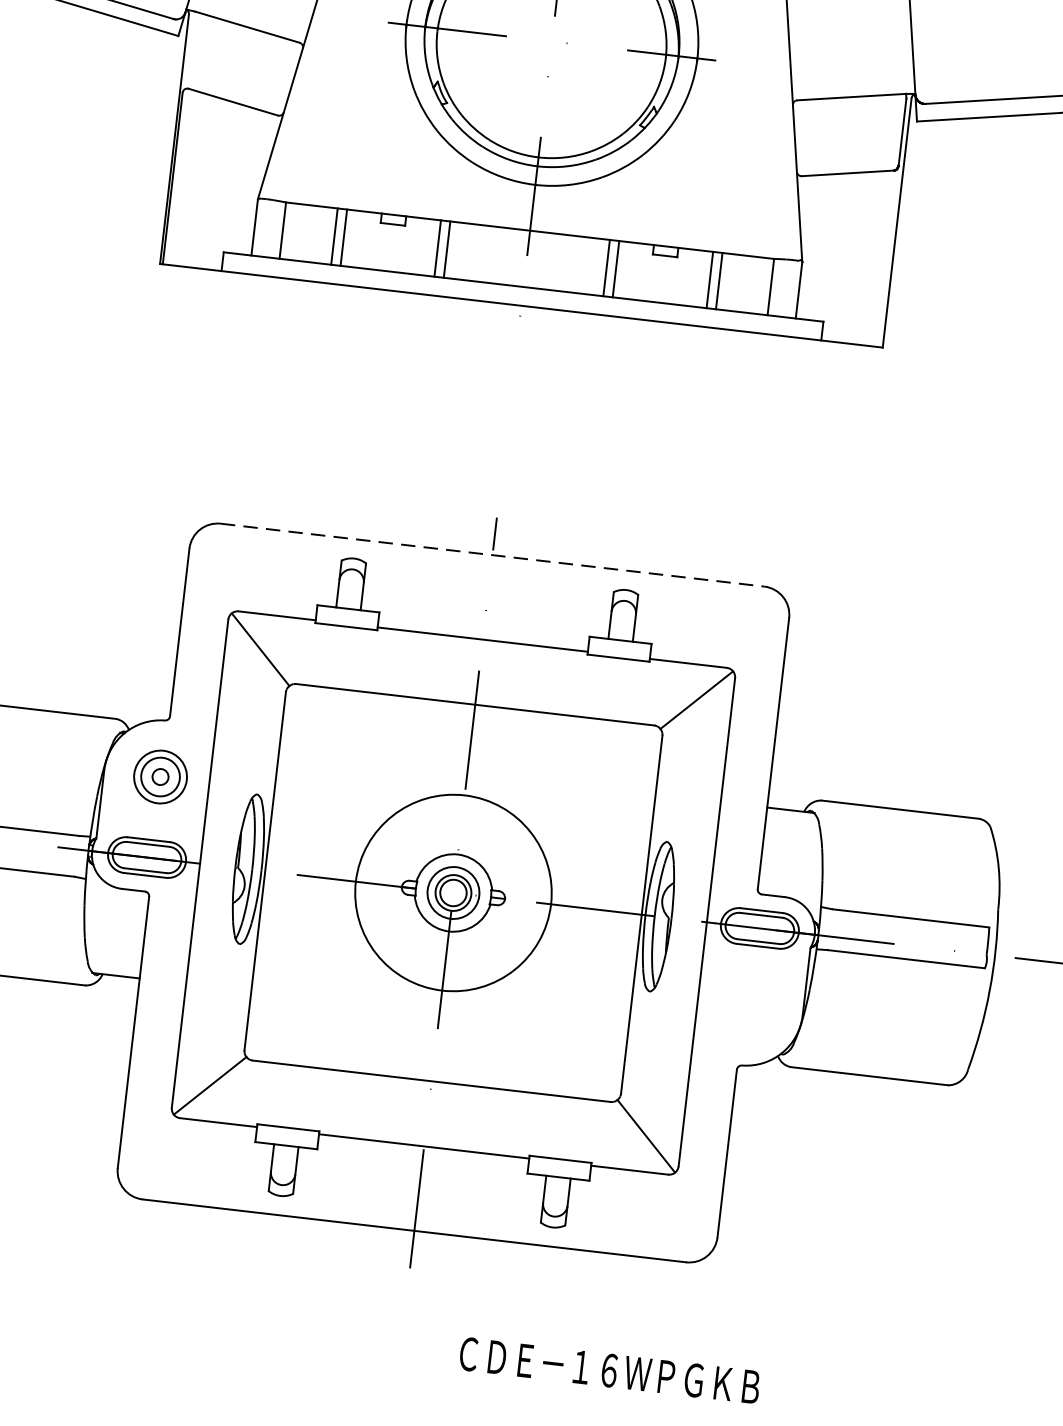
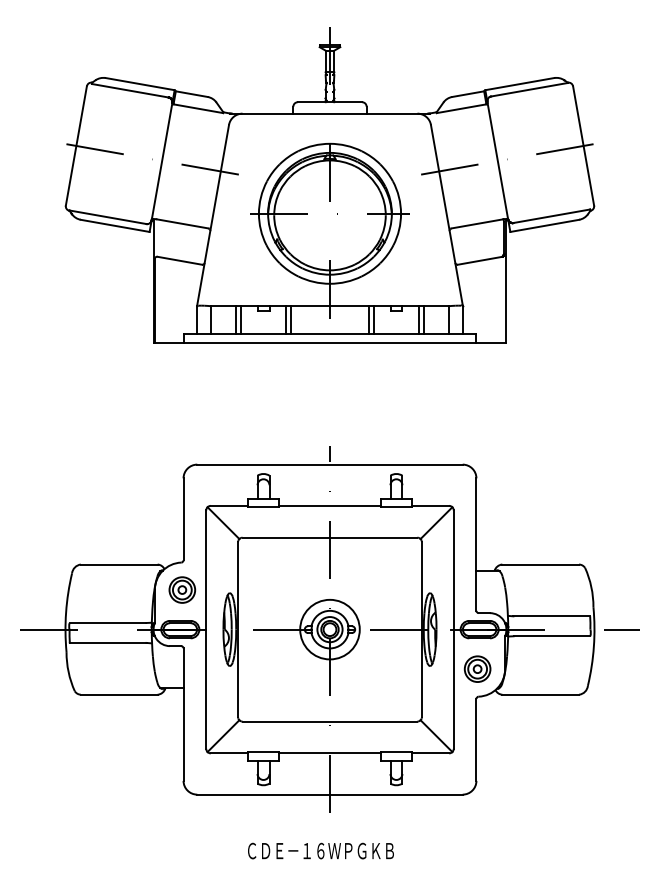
line: (493, 555) -> (330, 464), dashed -> solid
circle: (452, 892) -> (329, 629), size x0.62
part: (746, 1007) -> (477, 668), added
text: (608, 1369) -> (320, 850), moved

